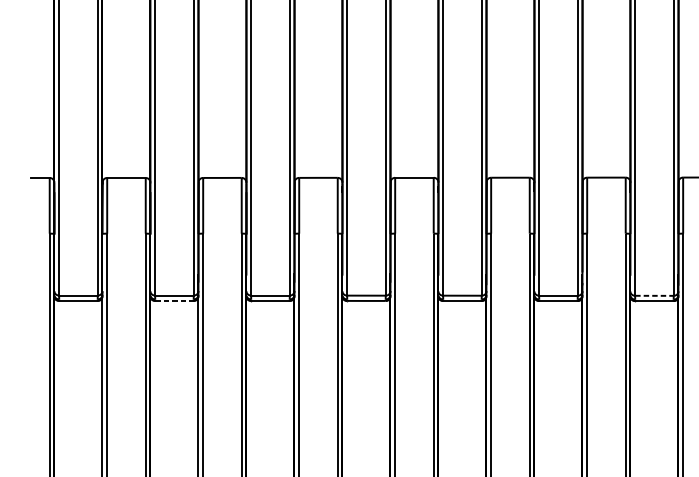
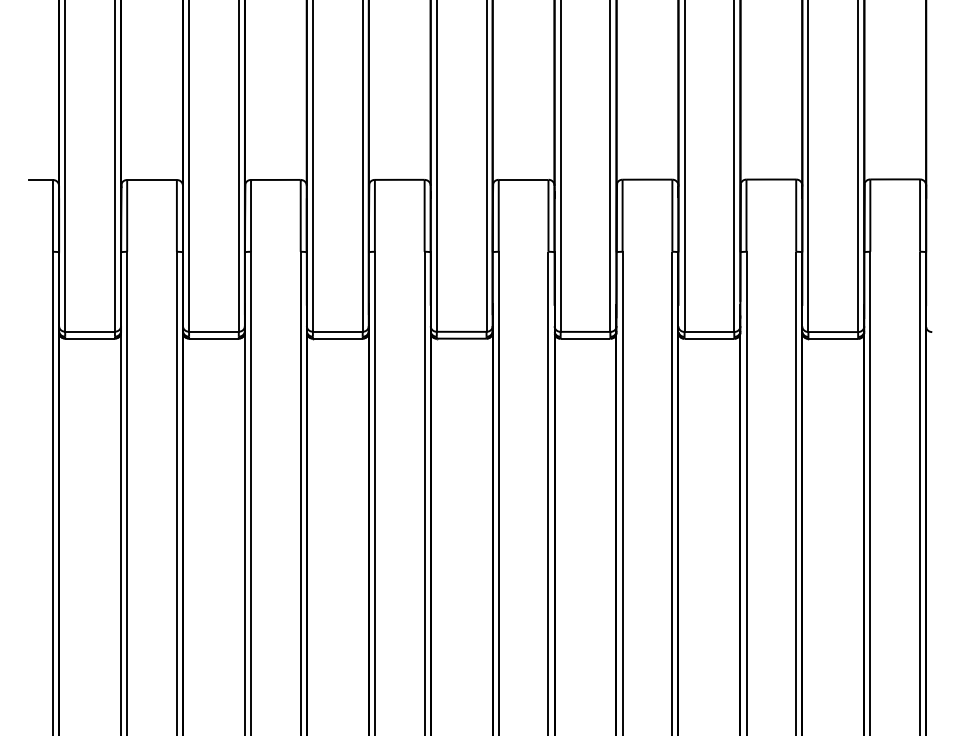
line: (654, 296) -> (833, 332), dashed -> solid
line: (174, 300) -> (213, 338), dashed -> solid

